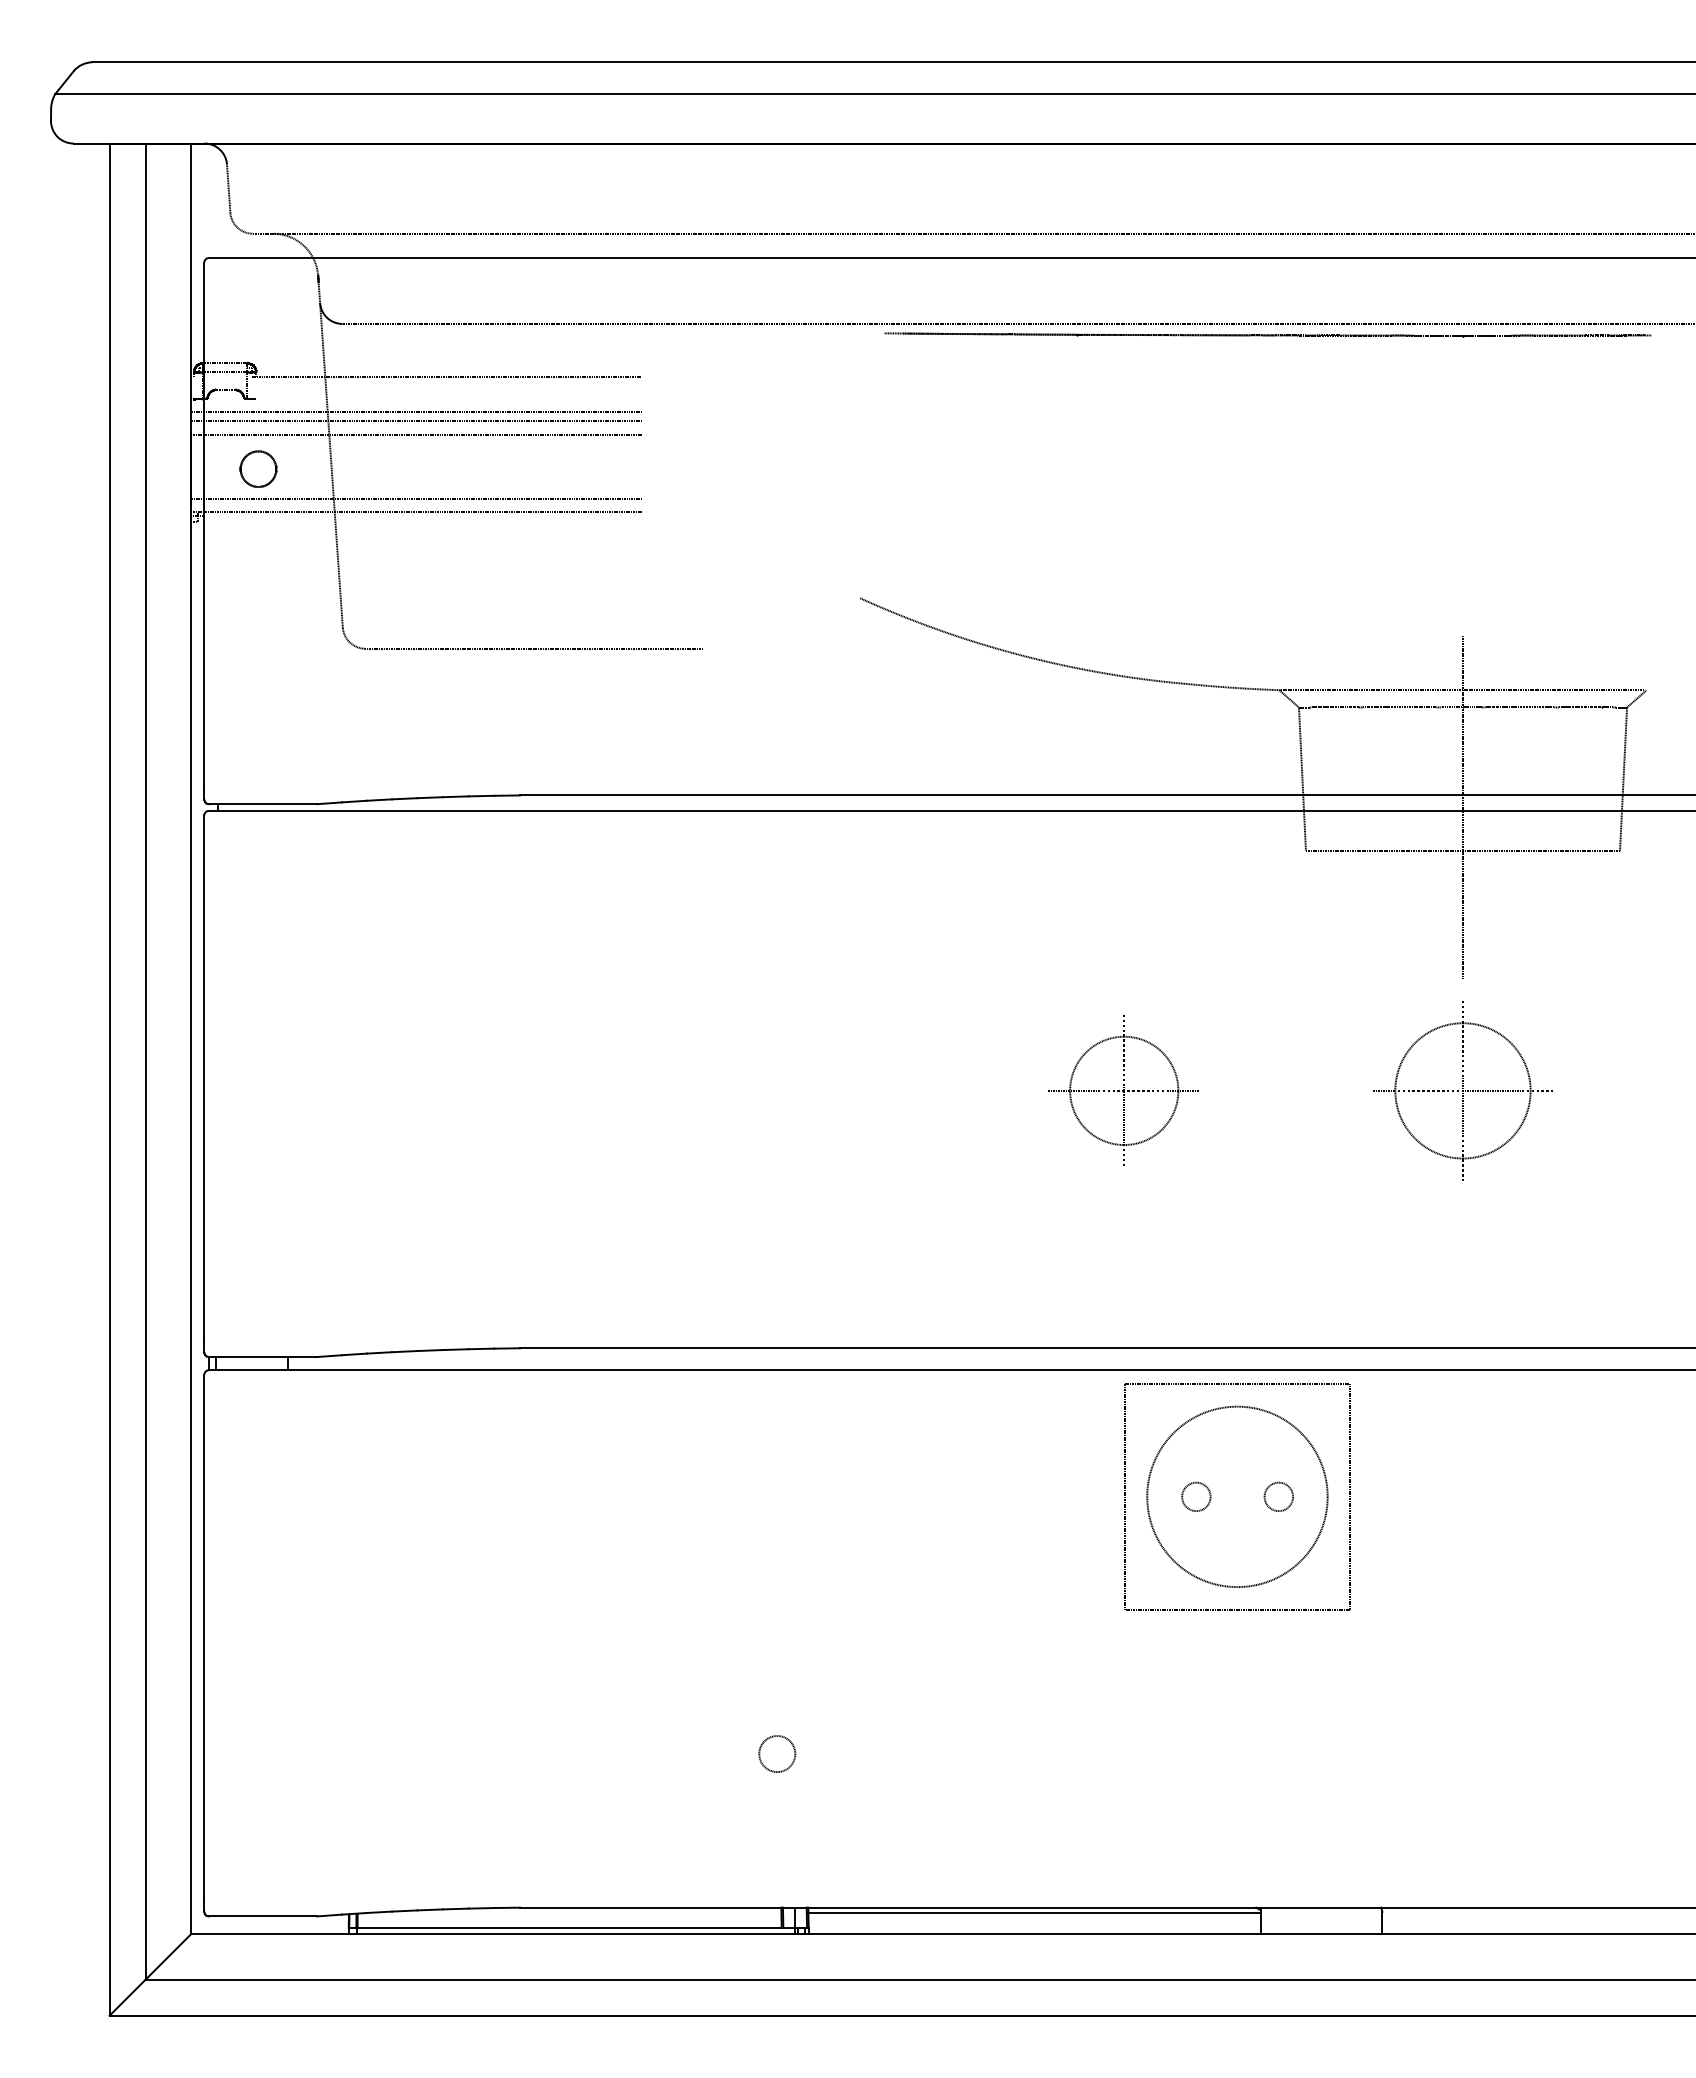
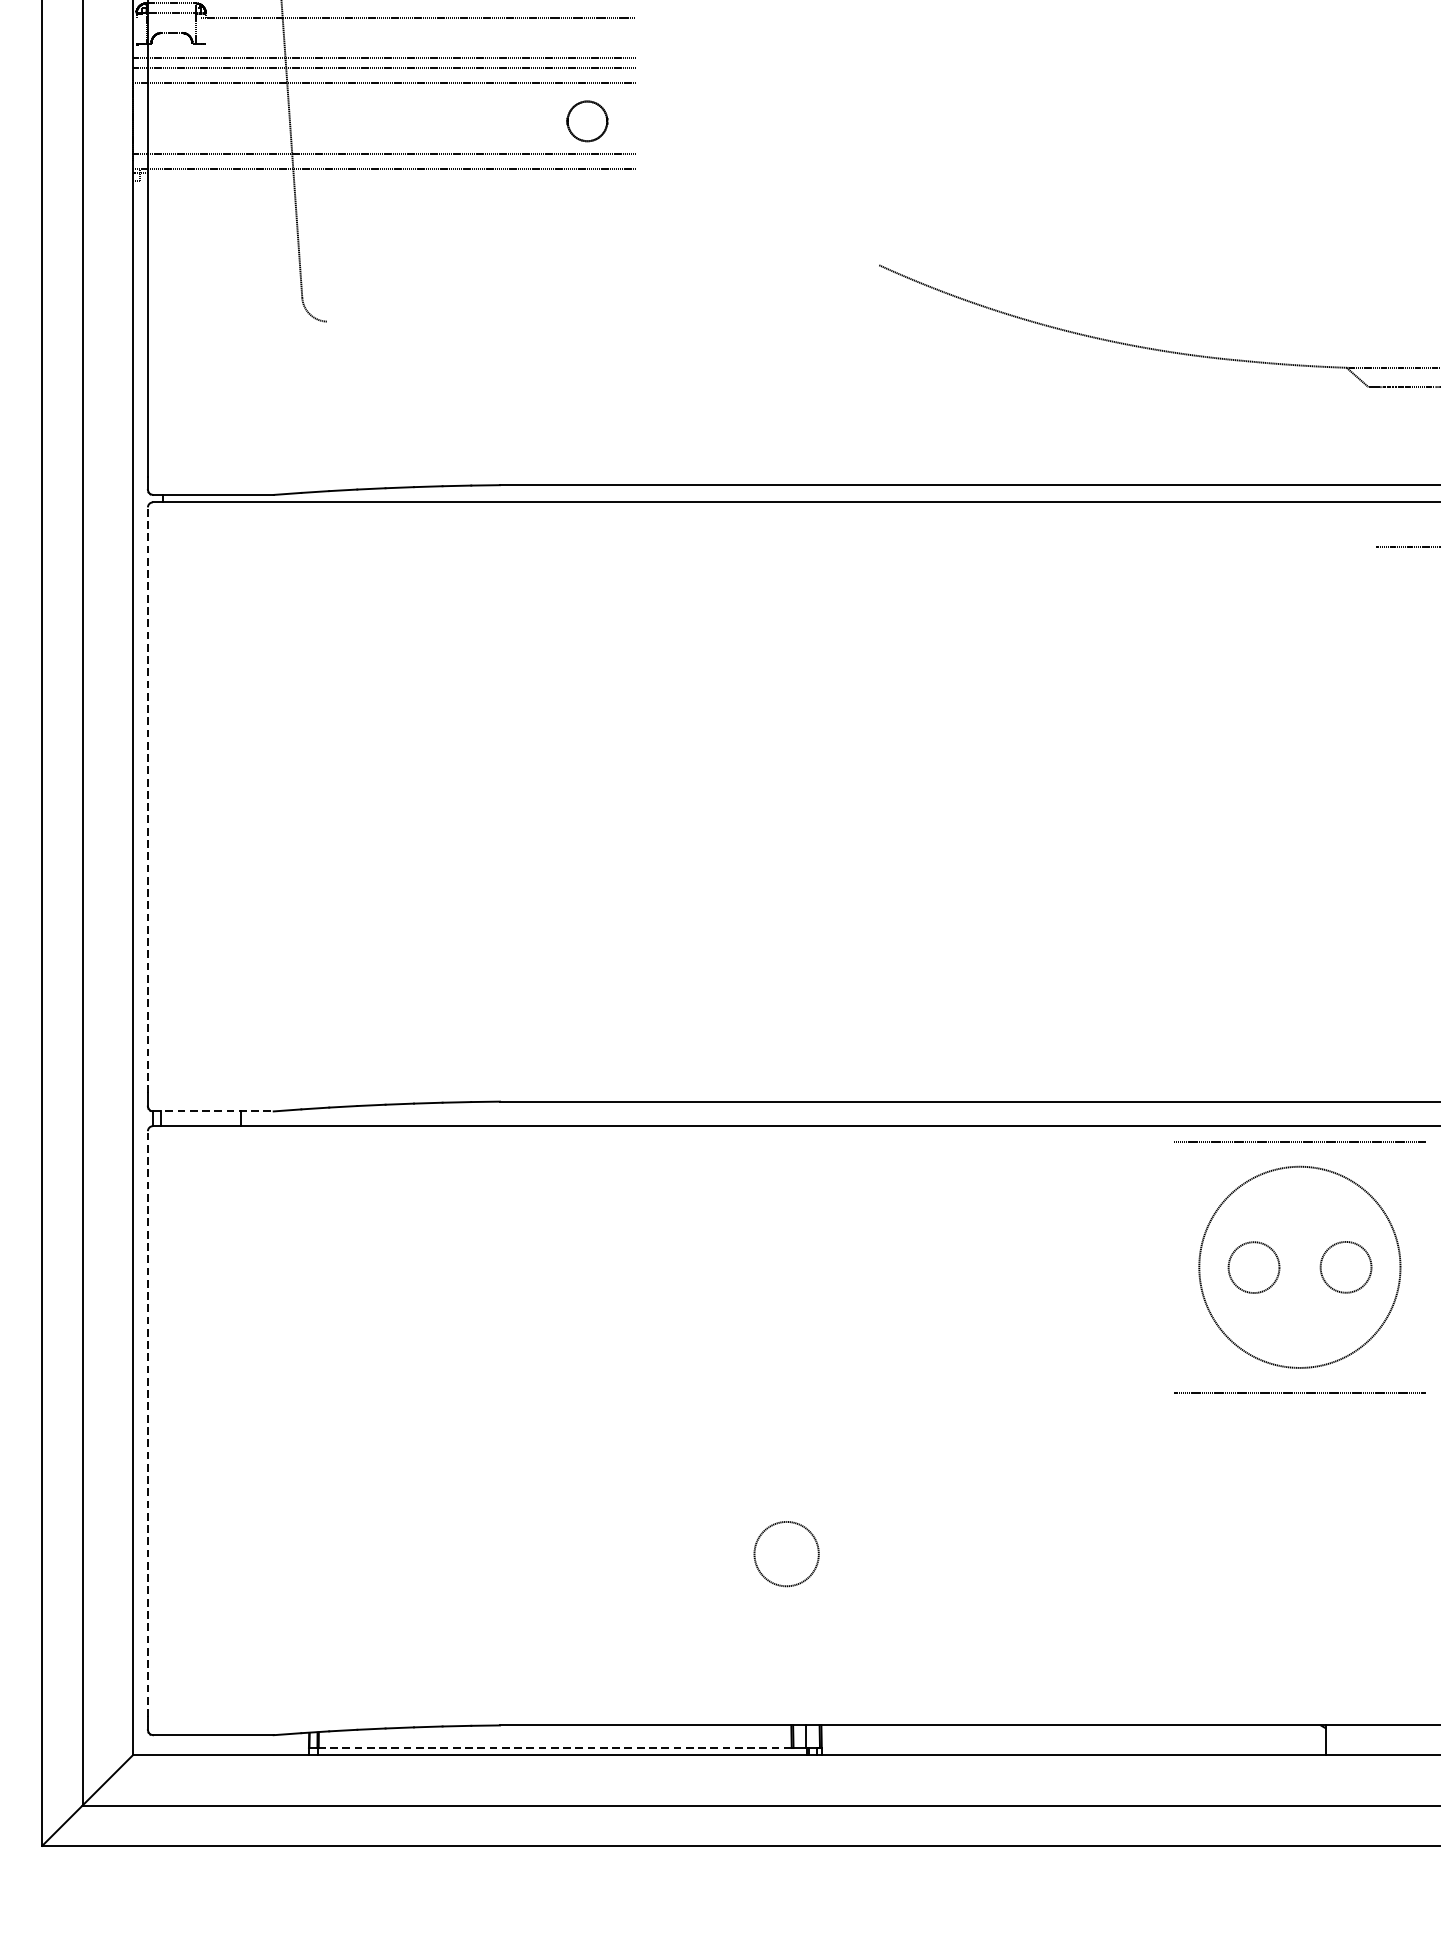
part: (258, 468) -> (587, 120), moved
line: (533, 648) -> (514, 321), removed
line: (1301, 778) -> (1371, 466), removed
line: (204, 1078) -> (148, 800), solid -> dashed
part: (1123, 1090) -> (1172, 814), removed
line: (263, 1357) -> (213, 1111), solid -> dashed
line: (1124, 1496) -> (1173, 1266), removed
circle: (1196, 1496) -> (1254, 1266), size x1.6
circle: (1278, 1496) -> (1345, 1266), size x1.6
line: (1350, 1496) -> (1425, 1266), removed
line: (204, 1637) -> (148, 1424), solid -> dashed
circle: (777, 1753) -> (787, 1553), size x1.6
line: (1034, 1913) -> (1073, 1731), removed
line: (569, 1927) -> (555, 1747), solid -> dashed

